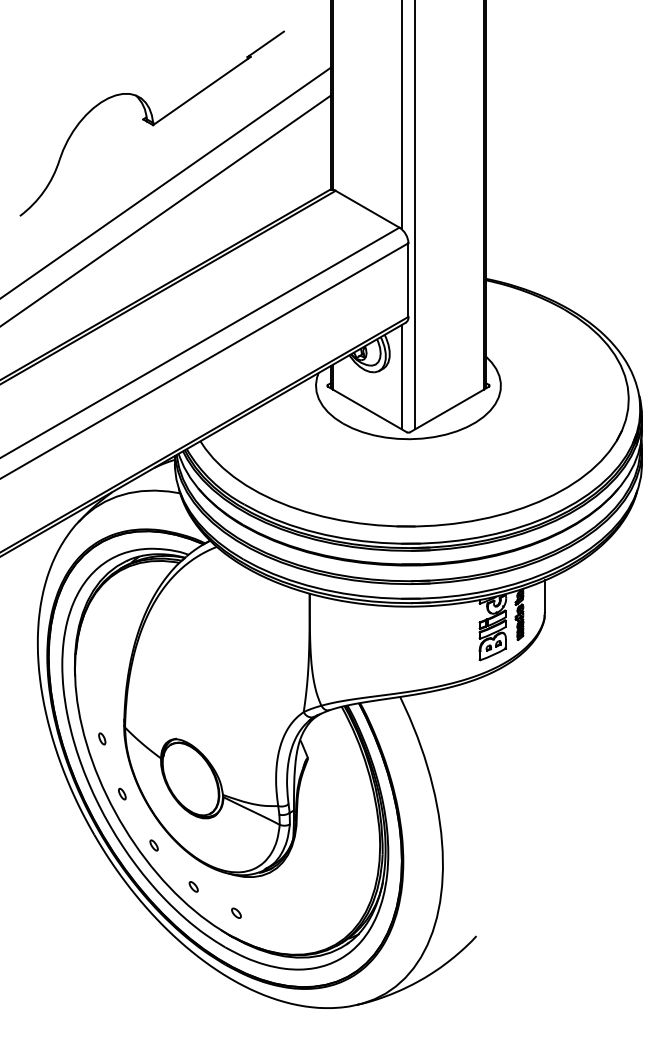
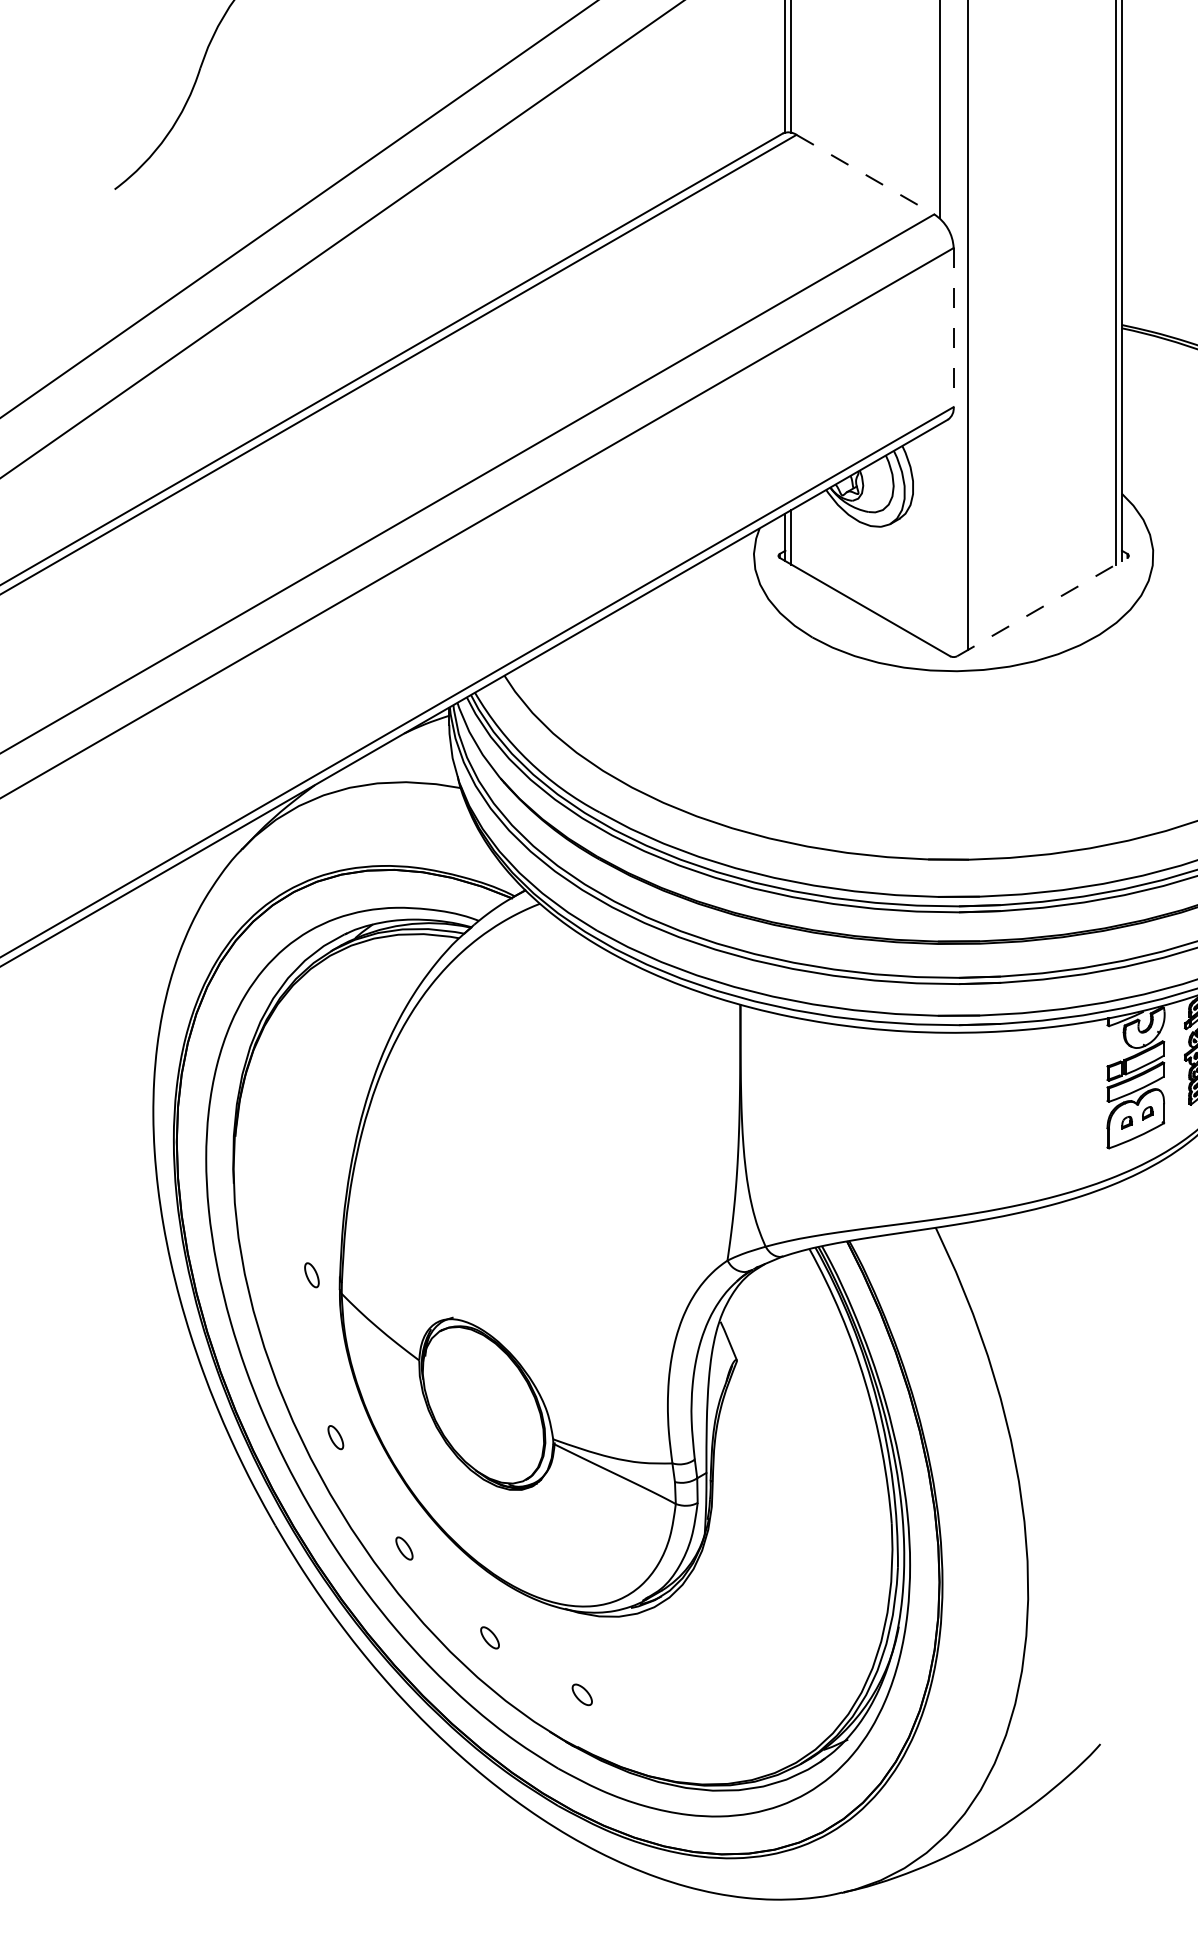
line: (367, 209) -> (865, 175), solid -> dashed
line: (408, 280) -> (953, 328), solid -> dashed
line: (401, 376) -> (938, 535), removed
line: (449, 409) -> (1042, 607), solid -> dashed
part: (102, 738) -> (312, 1274), moved

